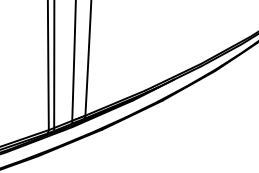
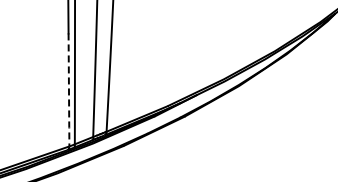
line: (47, 75) -> (68, 90), solid -> dashed

